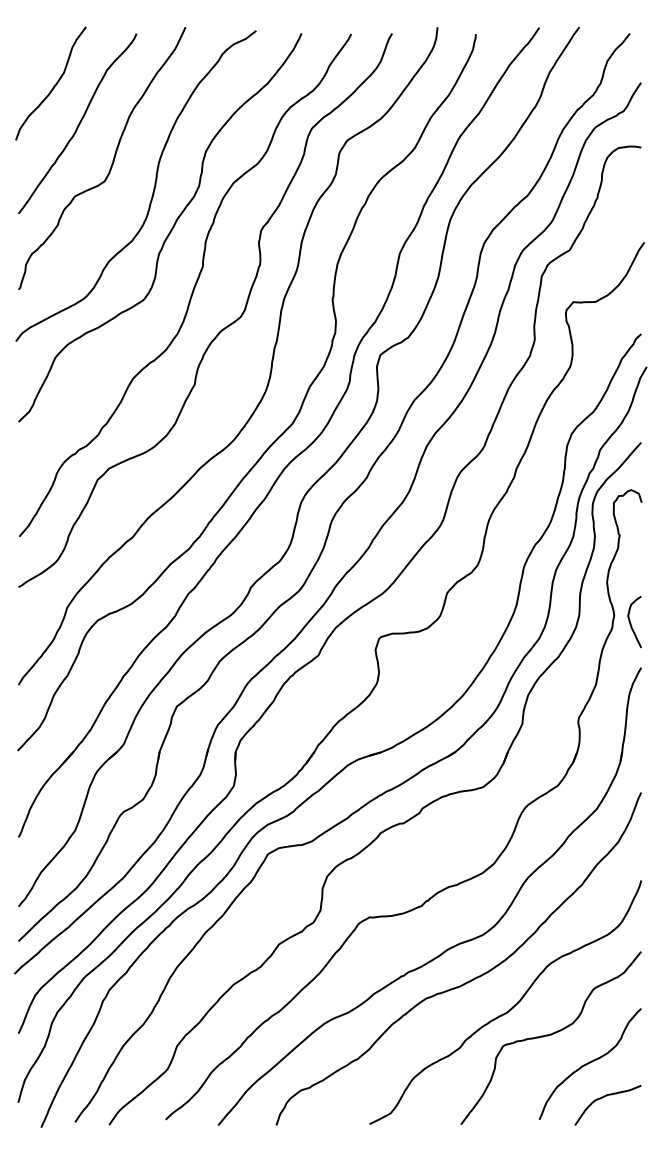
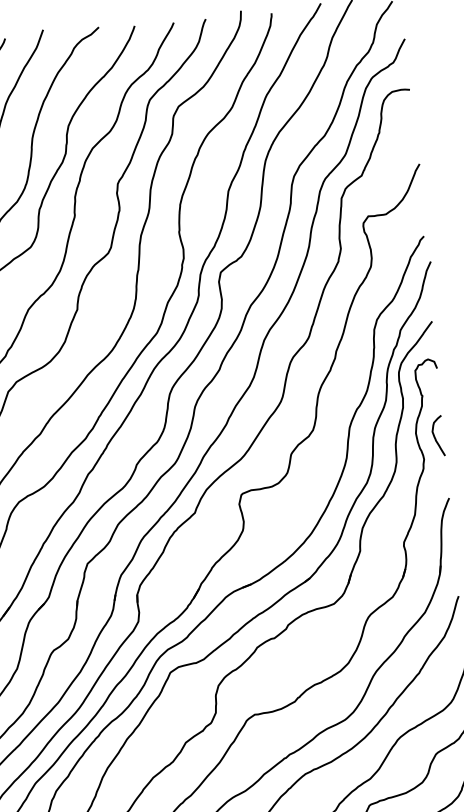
curve: (631, 623) -> (435, 437), moved

